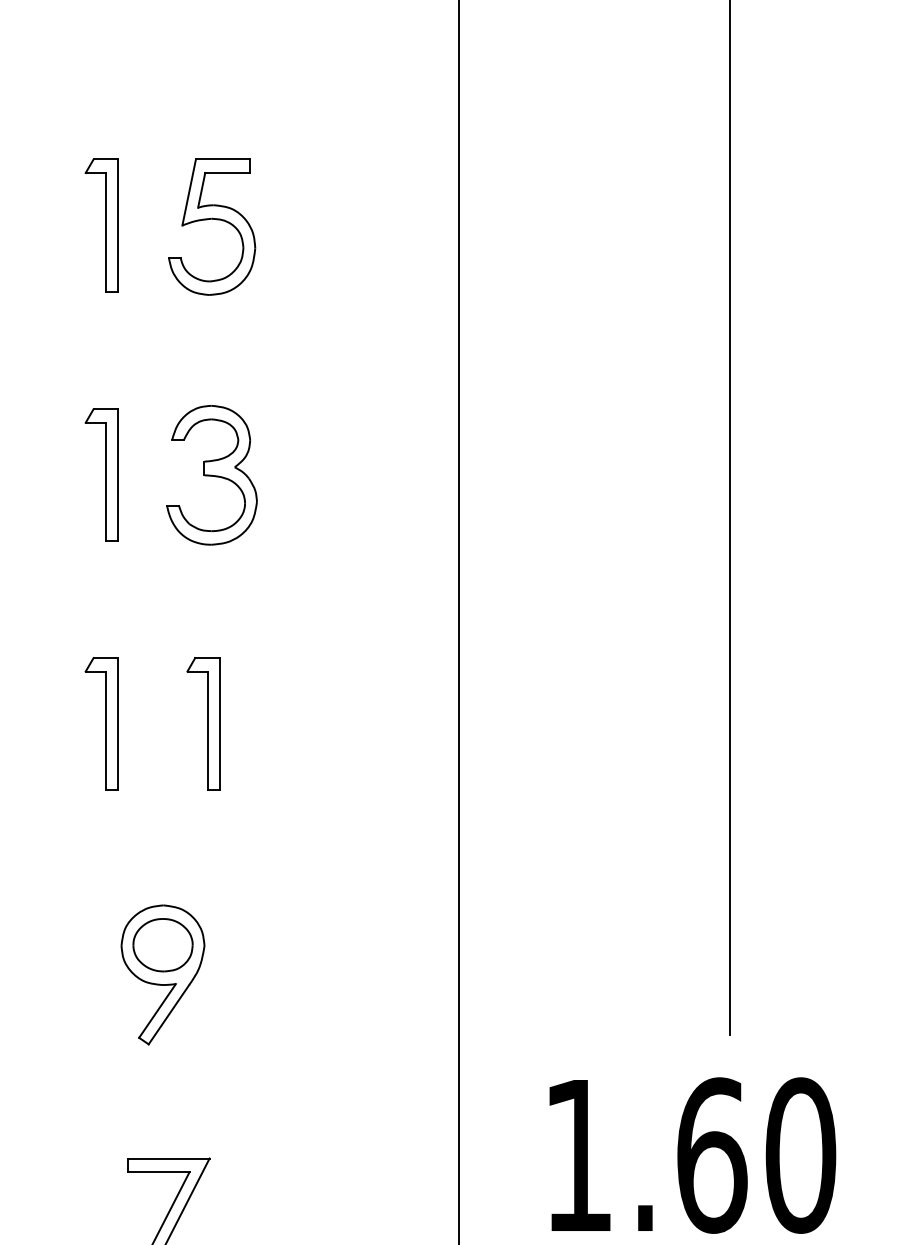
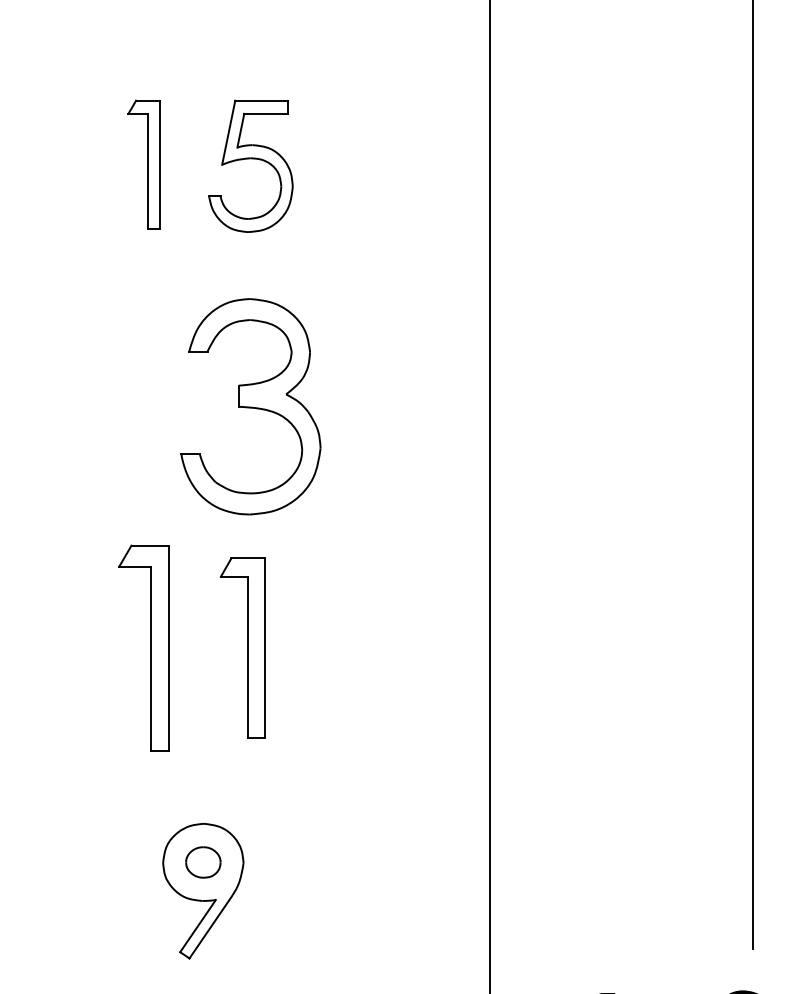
part: (101, 474) -> (143, 406), removed
part: (211, 475) -> (250, 407), size x1.6
part: (101, 723) -> (143, 647), size x1.6
part: (203, 723) -> (242, 647), size x1.4
part: (162, 945) -> (202, 862), size x0.6

